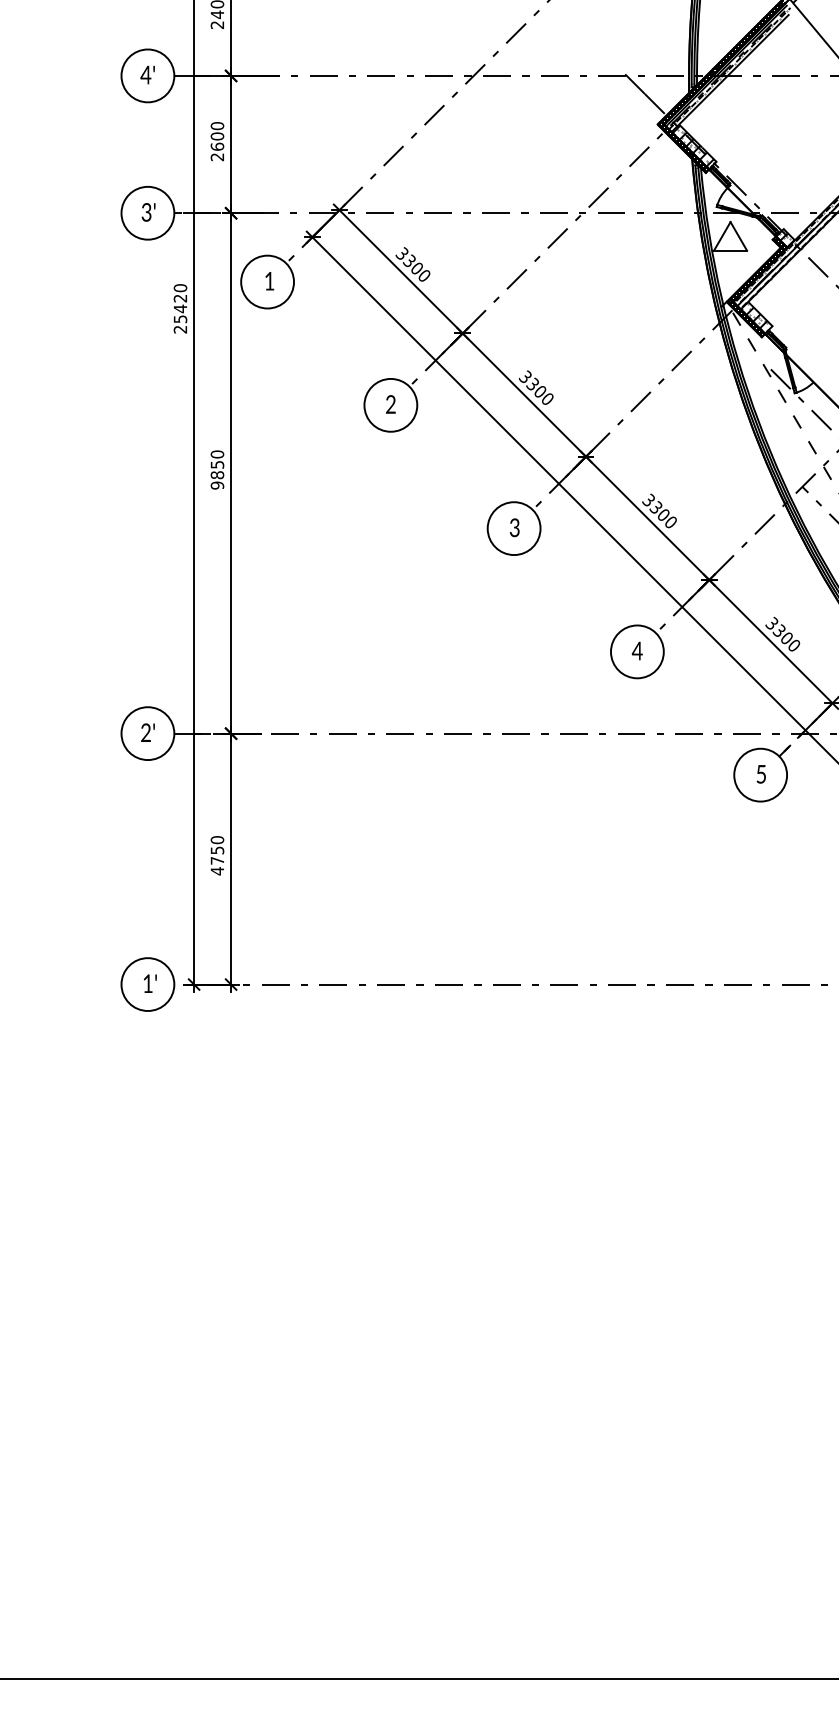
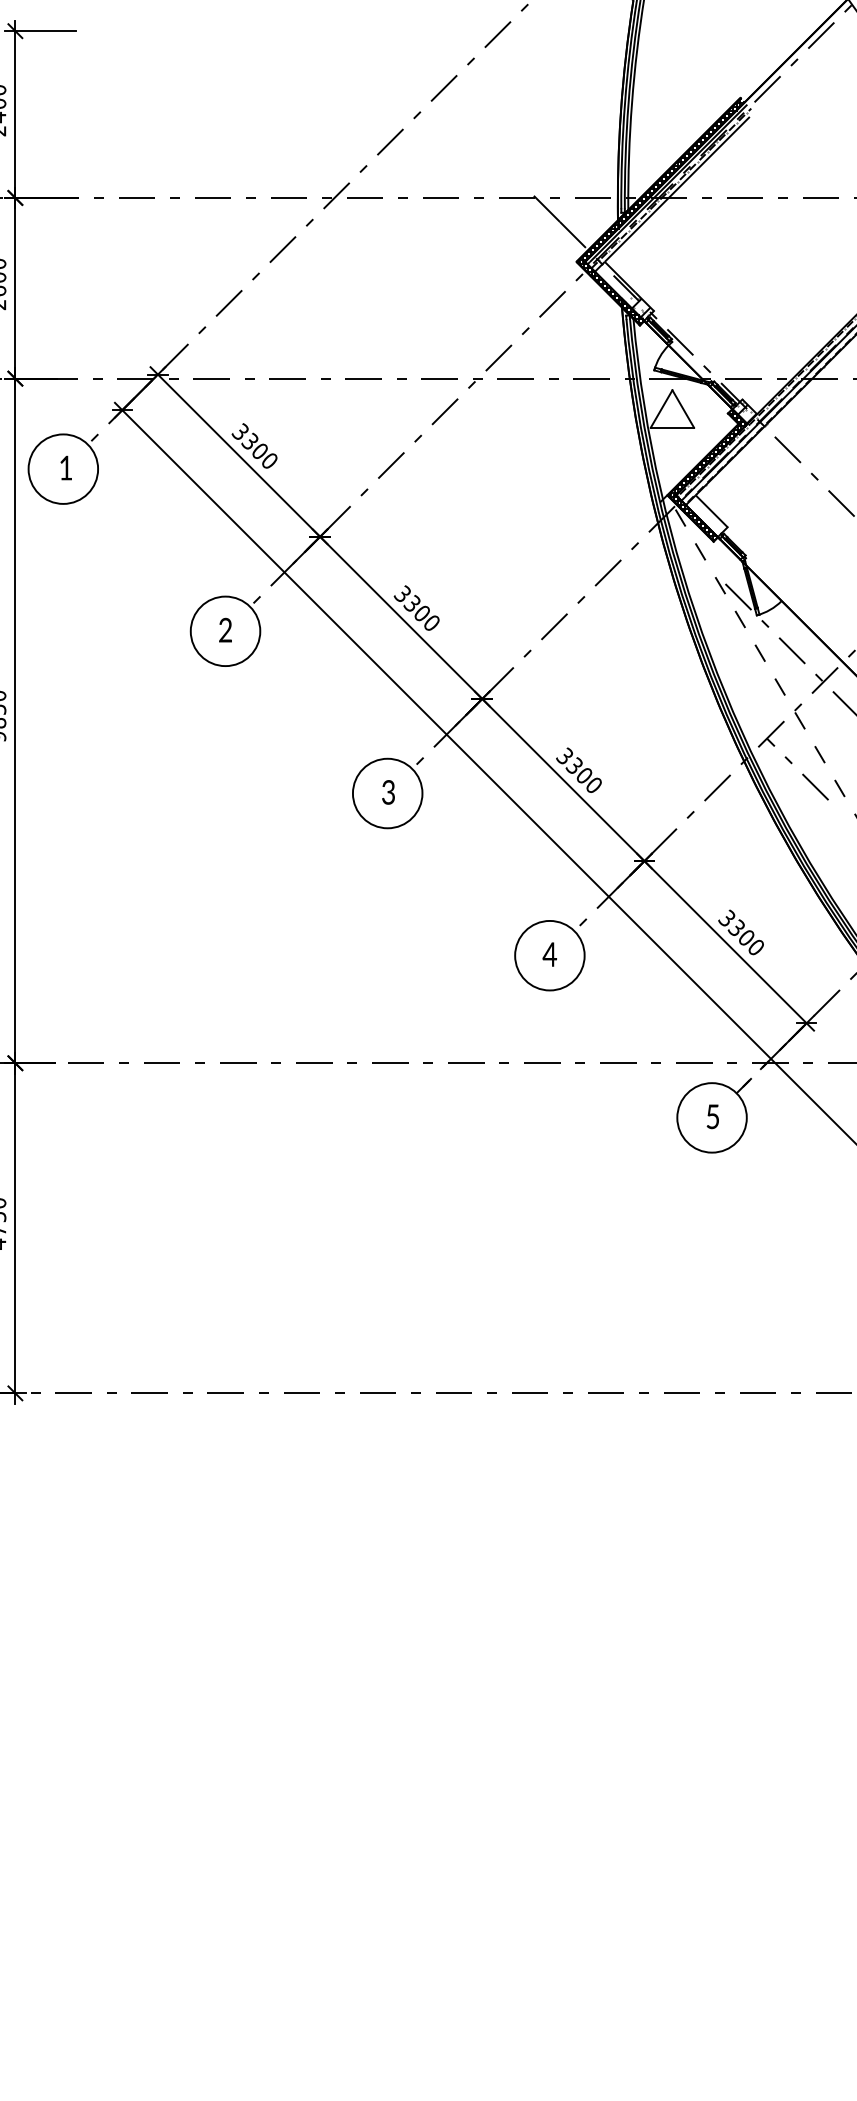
hatch: (686, 139) -> (614, 281), removed
hatch: (754, 316) -> (703, 514), removed

